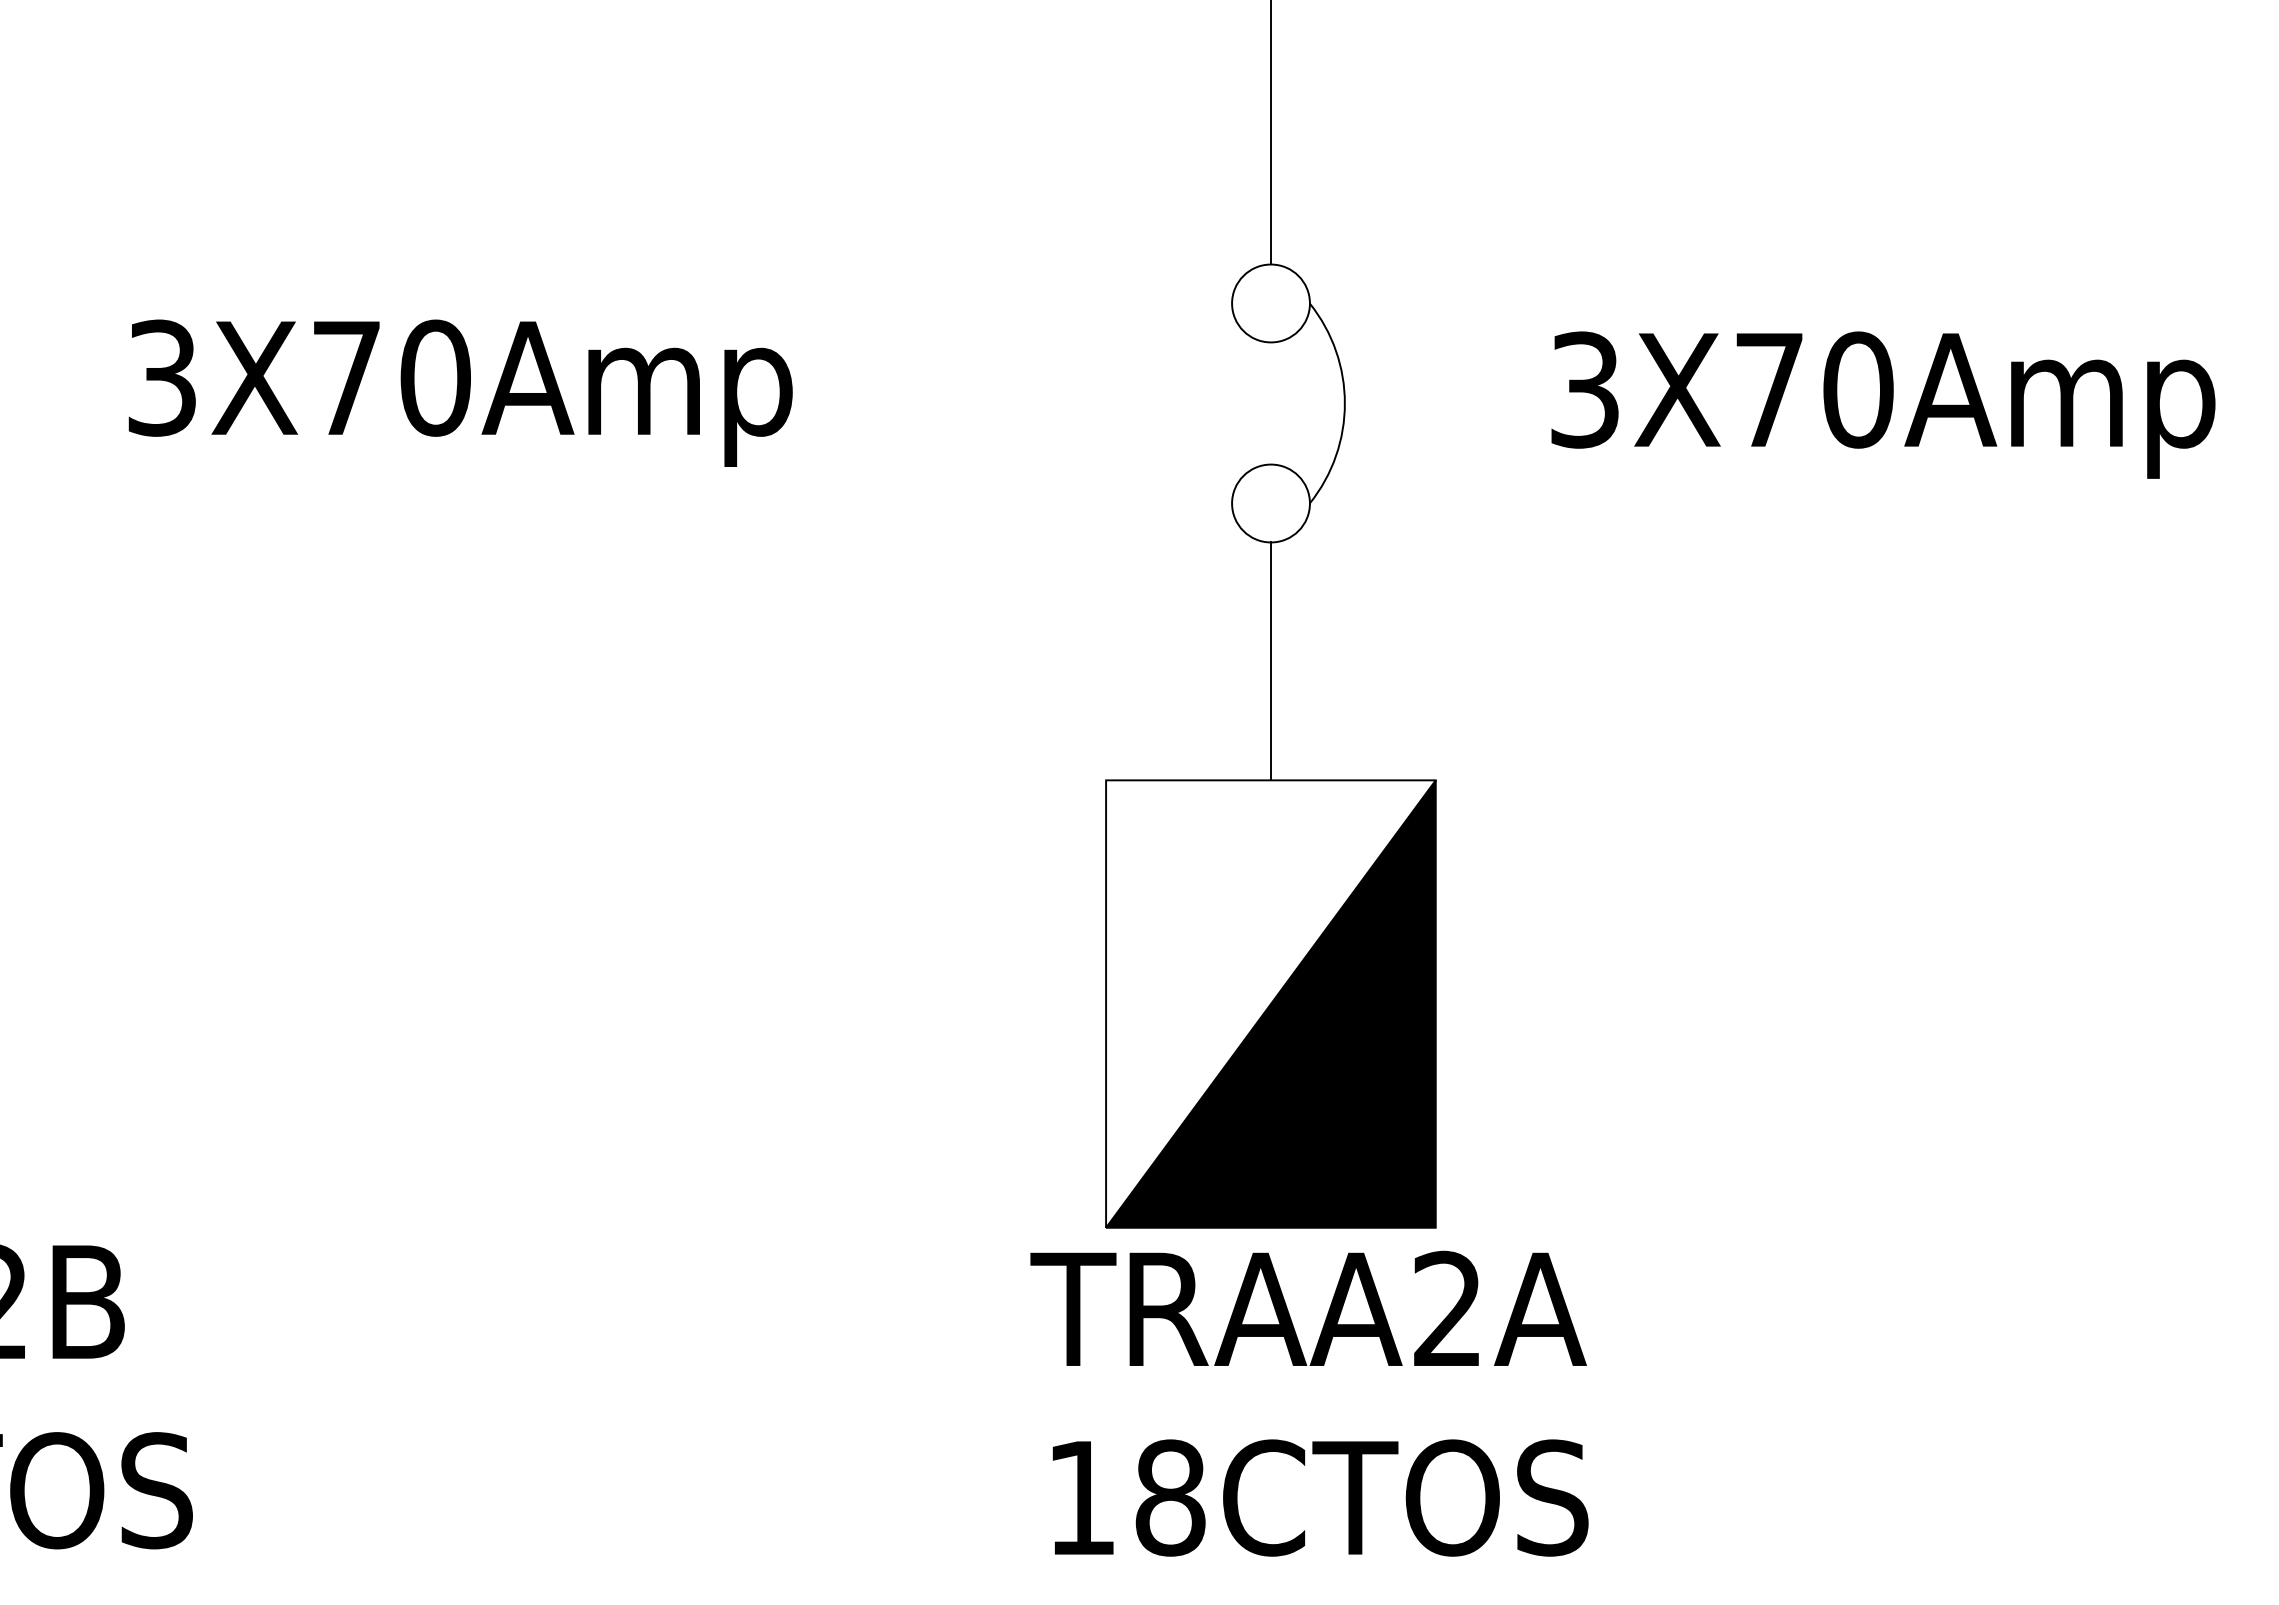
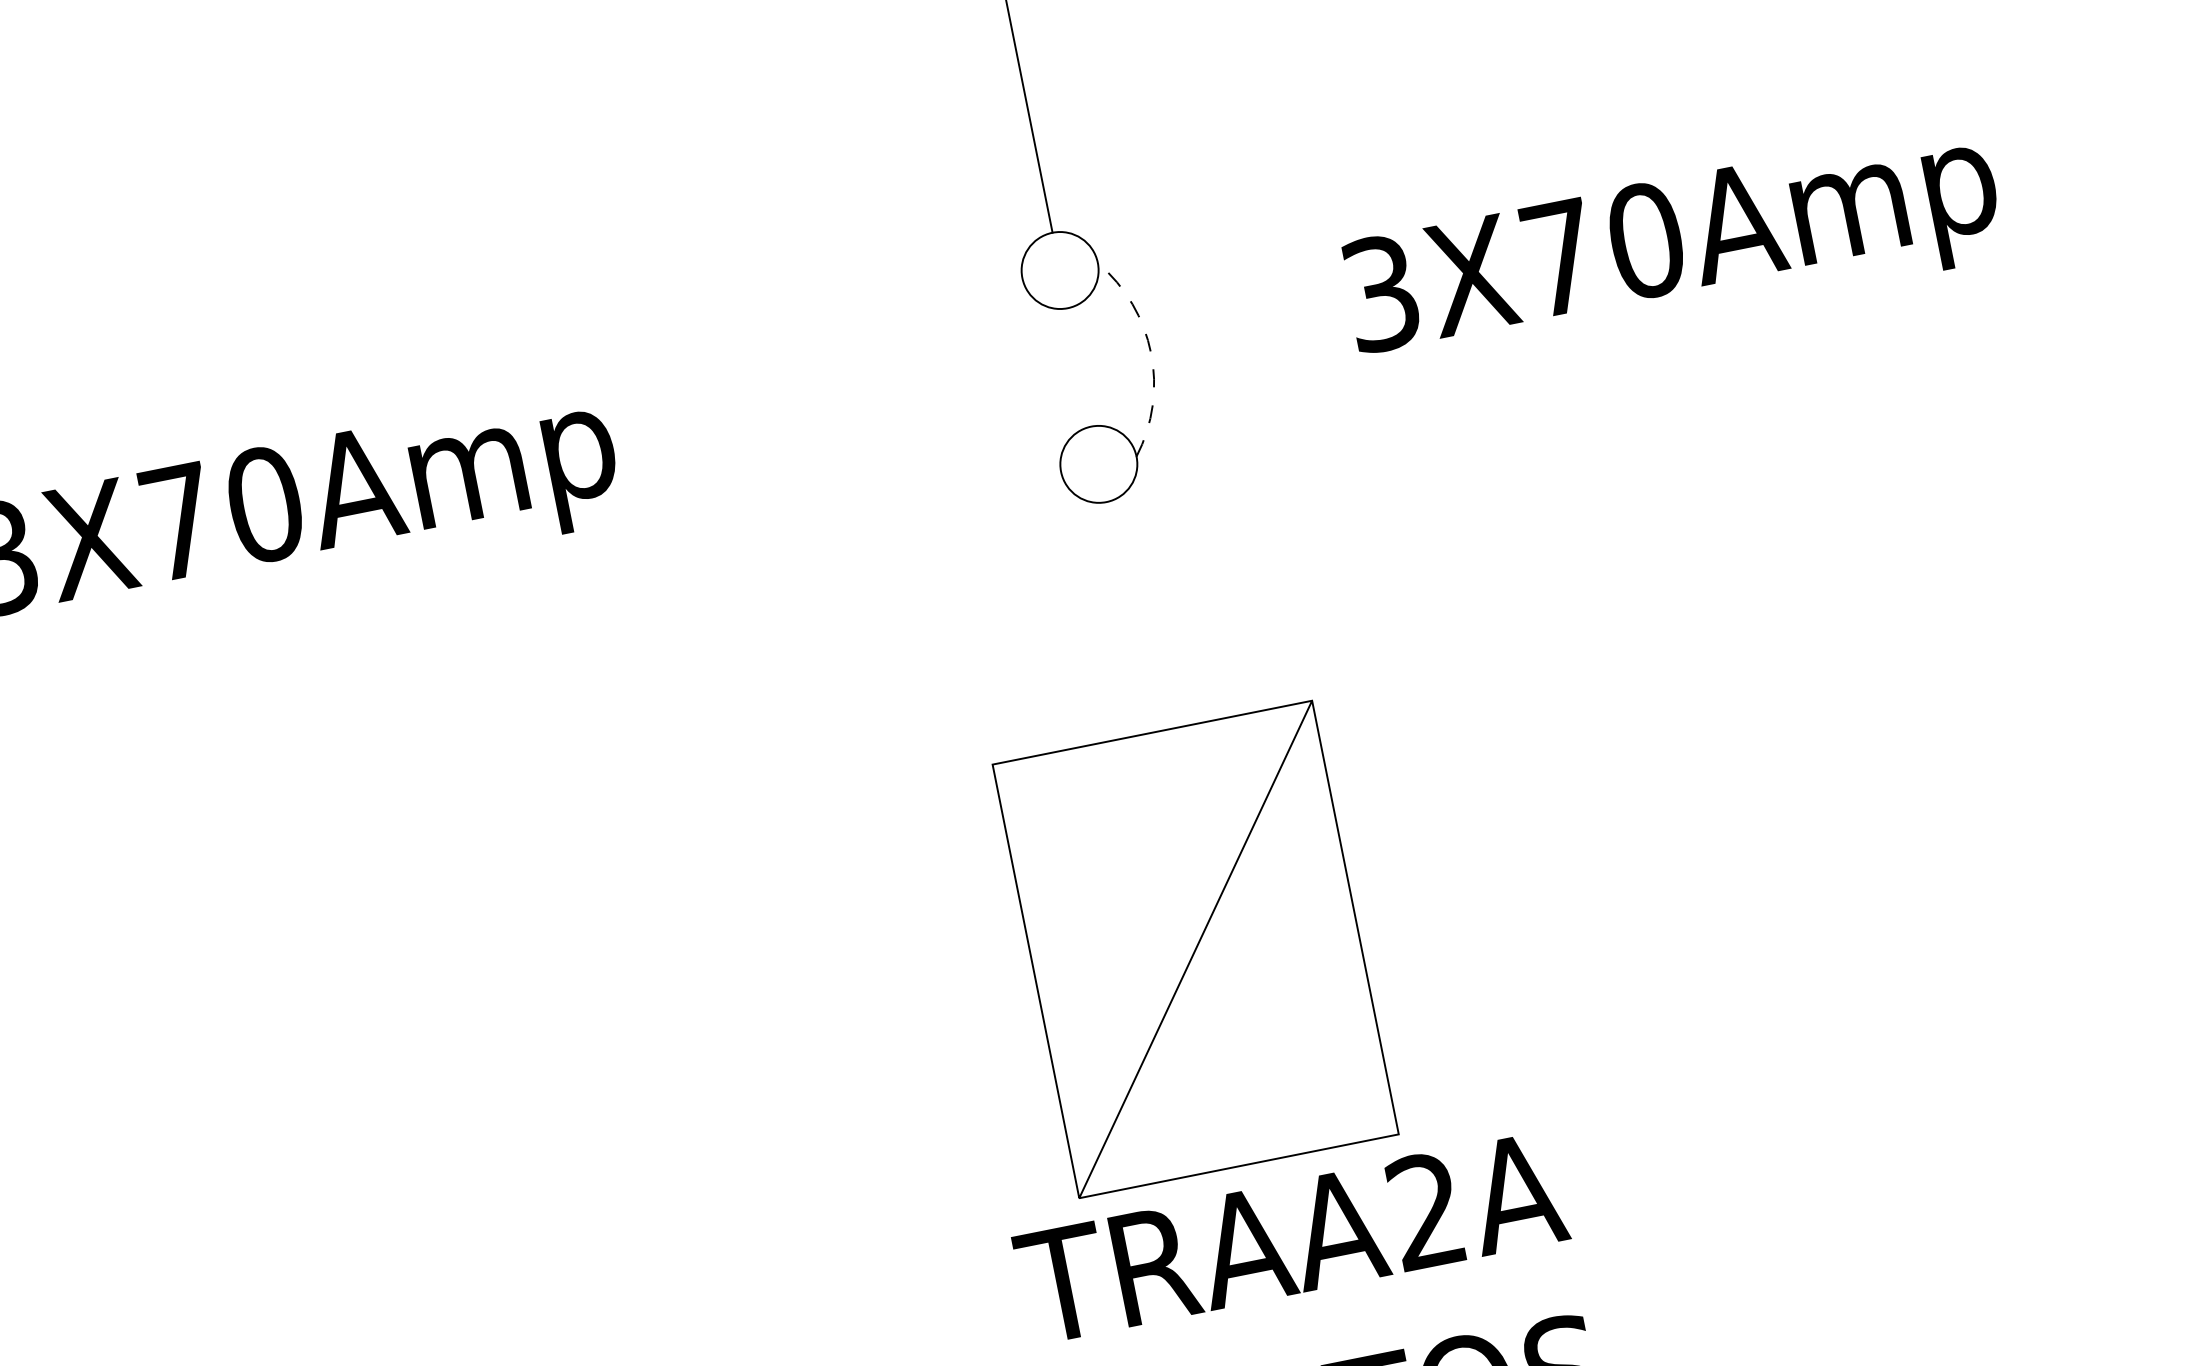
arc: (1344, 403) -> (1150, 353), solid -> dashed
line: (1271, 661) -> (1129, 617), removed
fill: (1270, 1003) -> (1195, 949), removed

